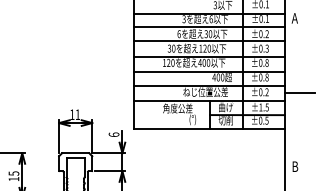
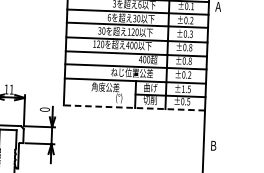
line: (299, 92) -> (220, 76), removed
line: (208, 129) -> (133, 107), solid -> dashed
text: (113, 134) -> (44, 109), 6 -> 0

